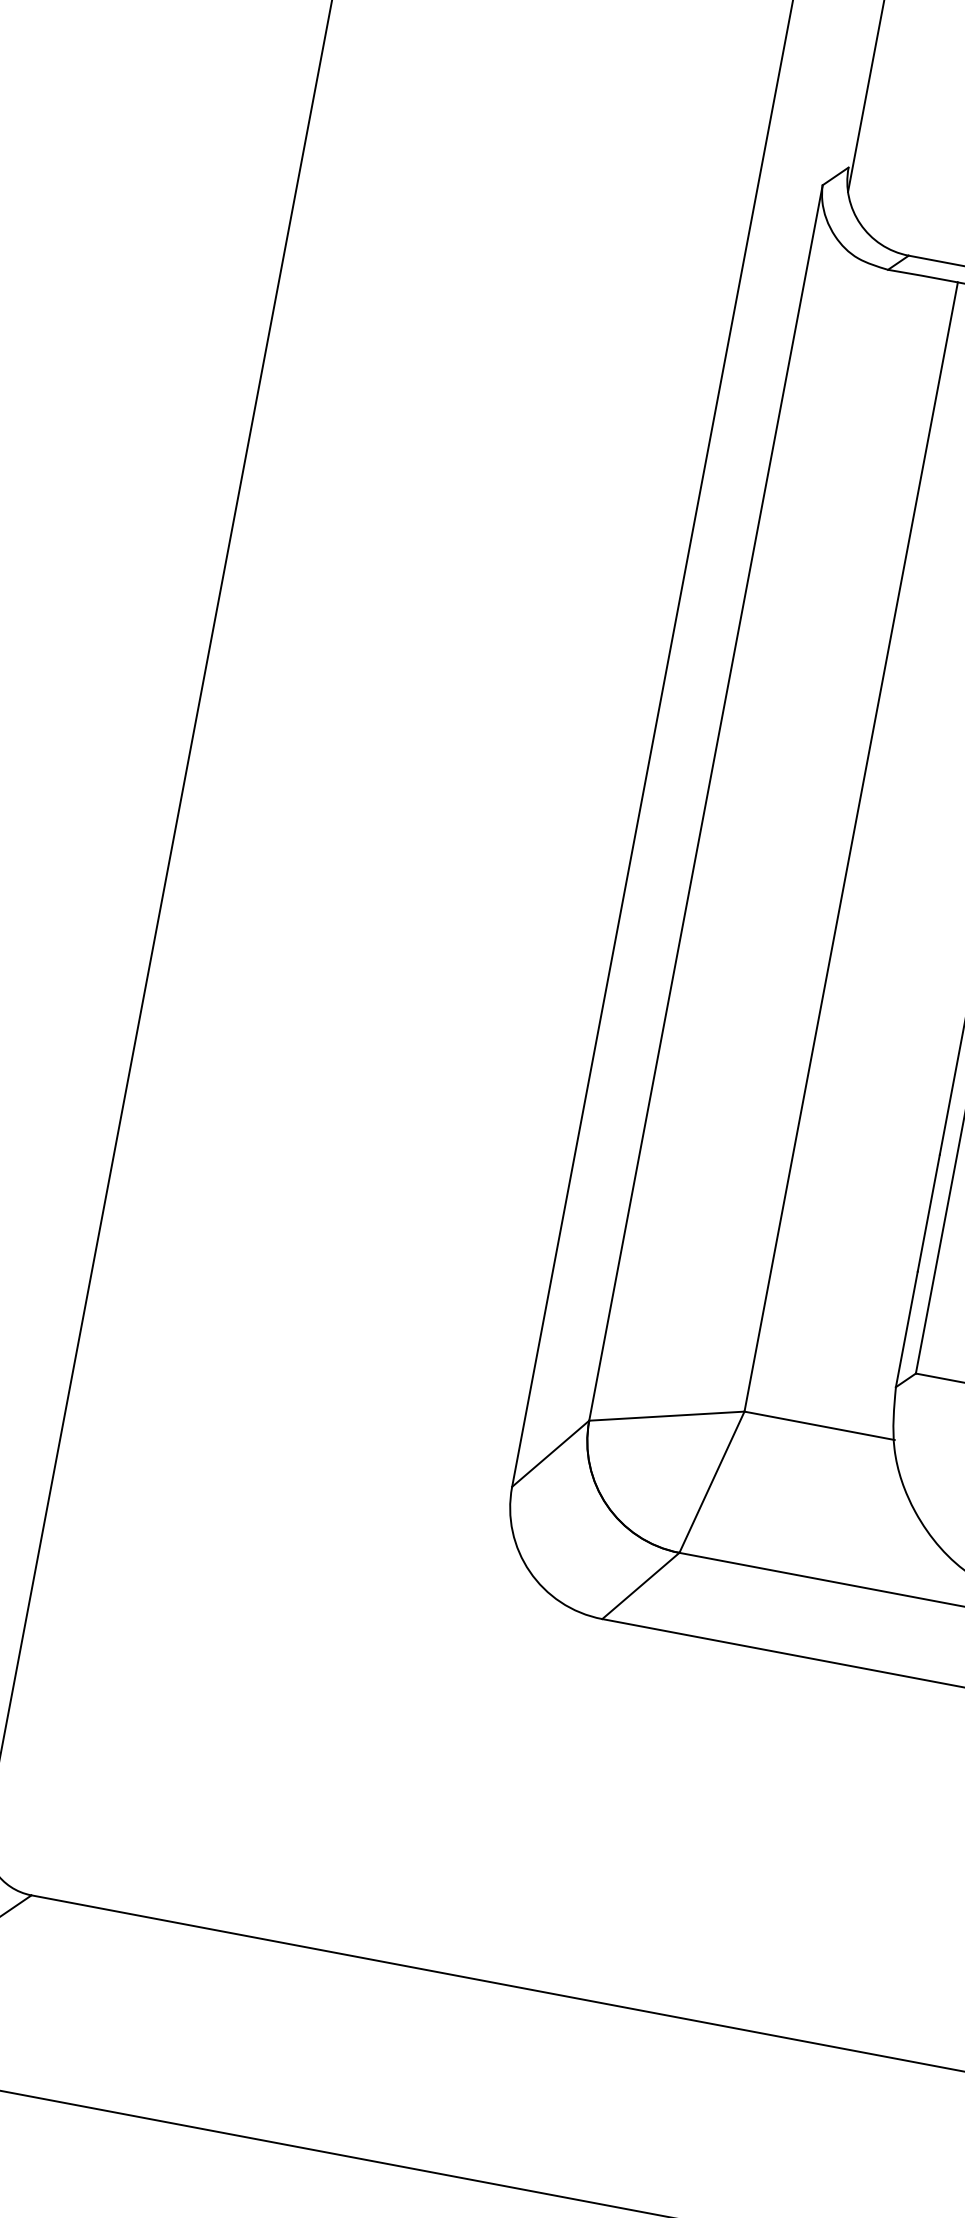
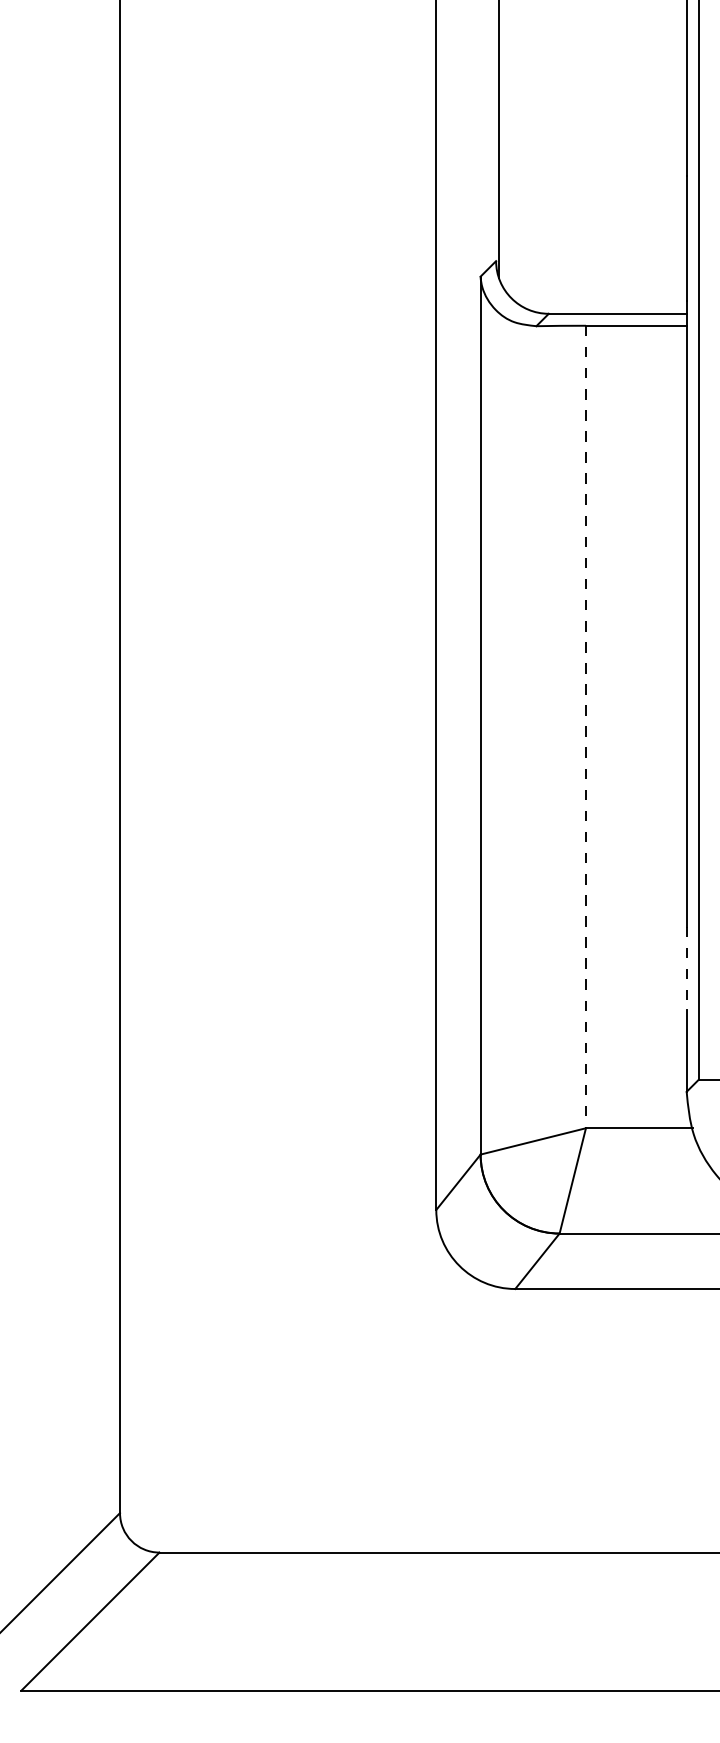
line: (850, 847) -> (585, 727), solid -> dashed
line: (928, 1213) -> (686, 968), solid -> dashed

